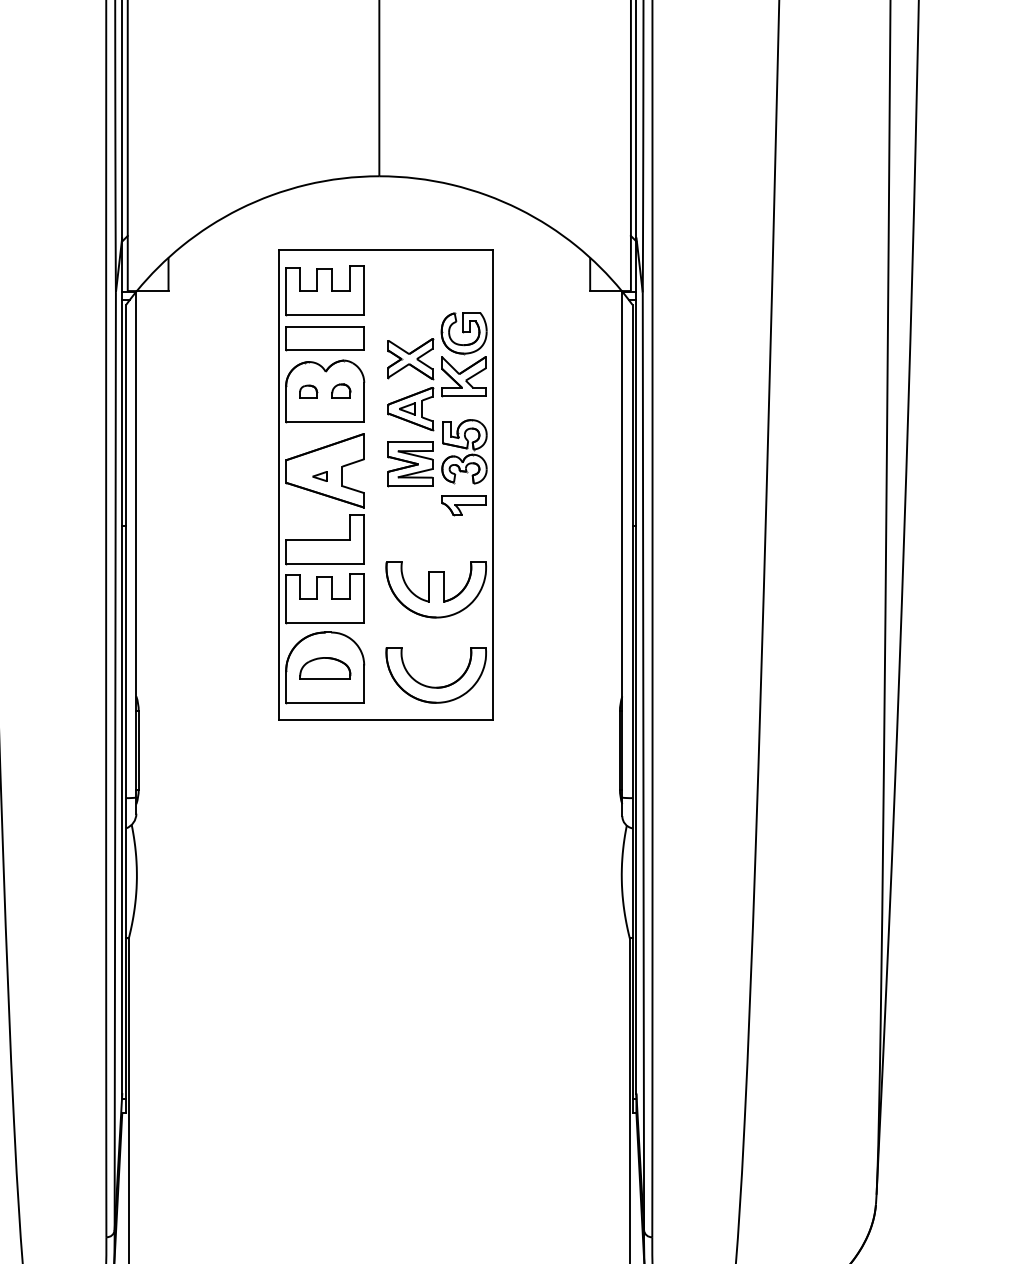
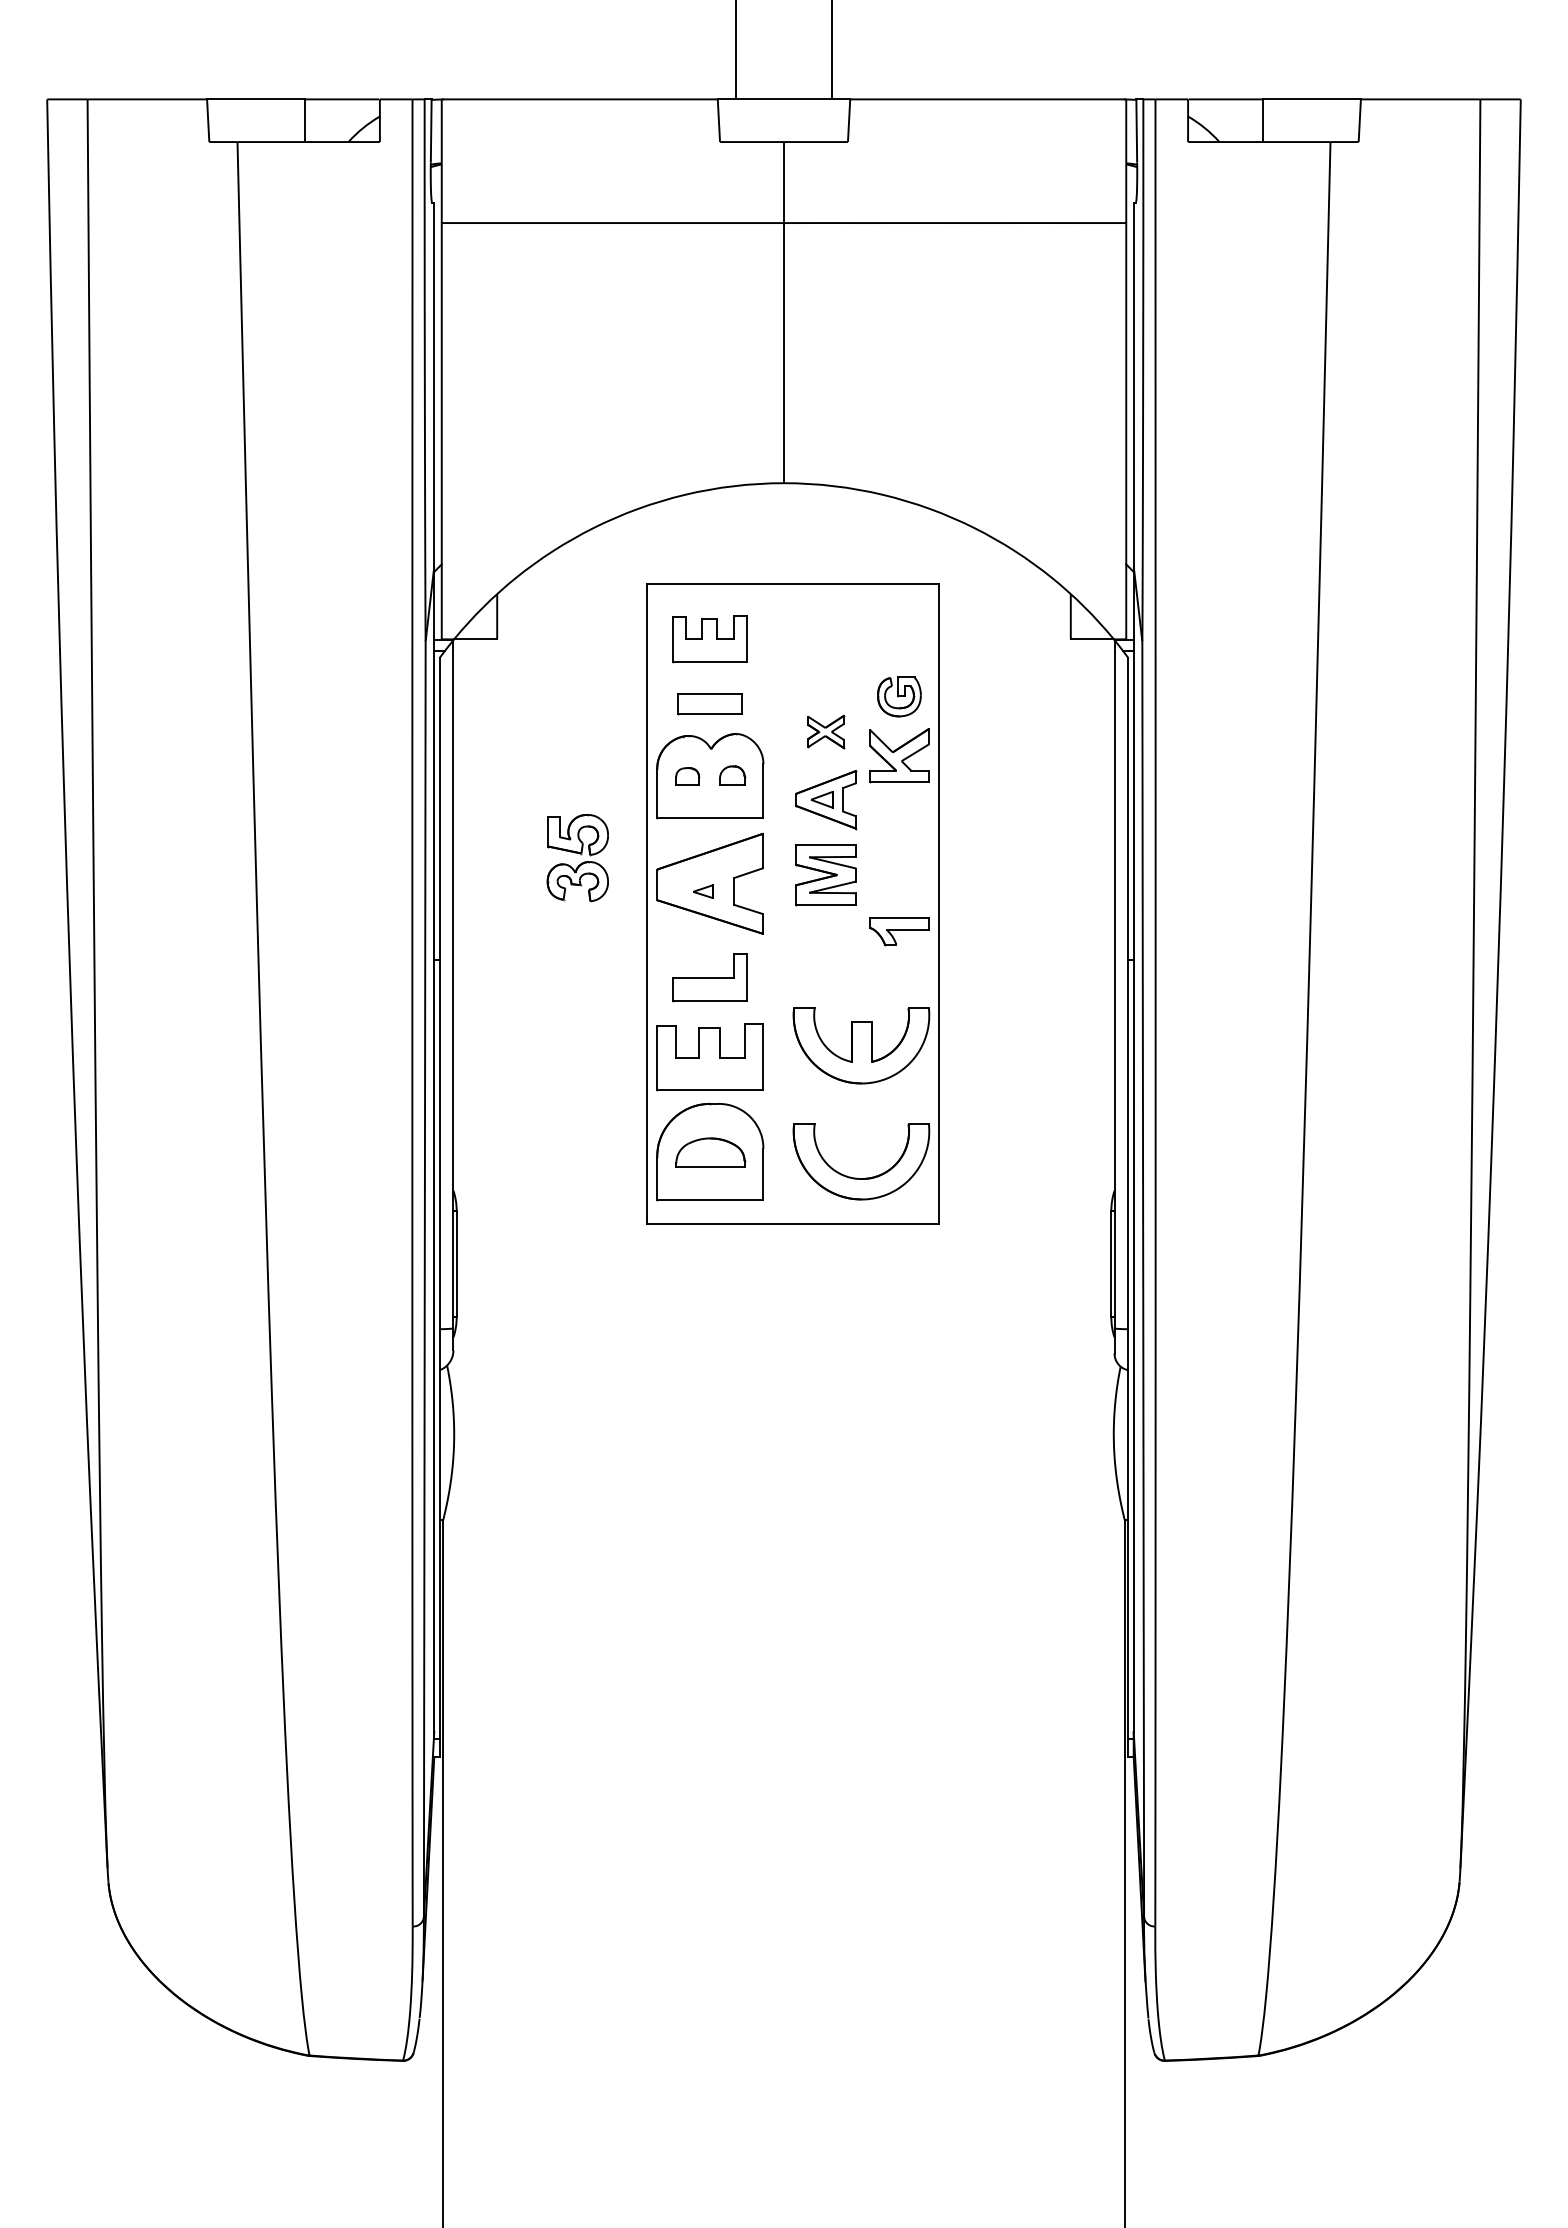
part: (324, 291) -> (709, 639), size x0.7
part: (464, 333) -> (899, 697), size x0.7
part: (324, 338) -> (709, 704), size x0.6
part: (410, 358) -> (826, 731), size x0.6
part: (464, 452) -> (577, 858), moved
part: (324, 539) -> (709, 977), size x0.7

